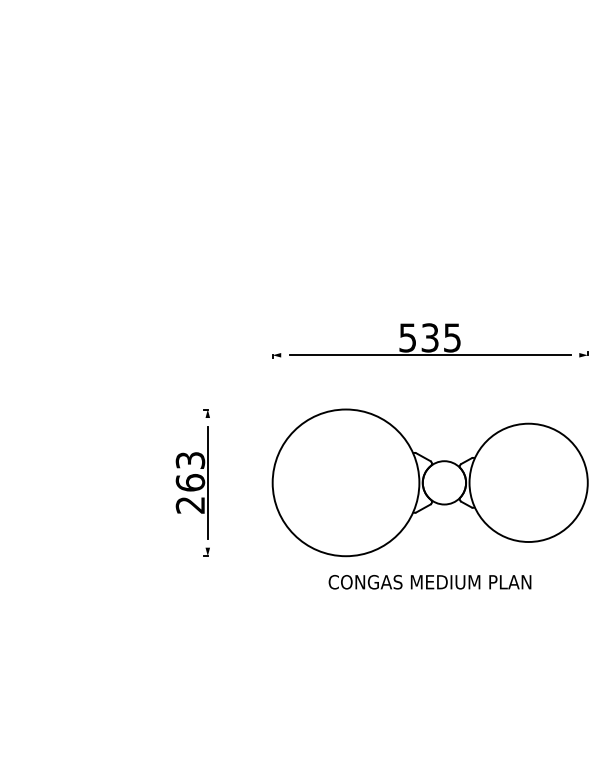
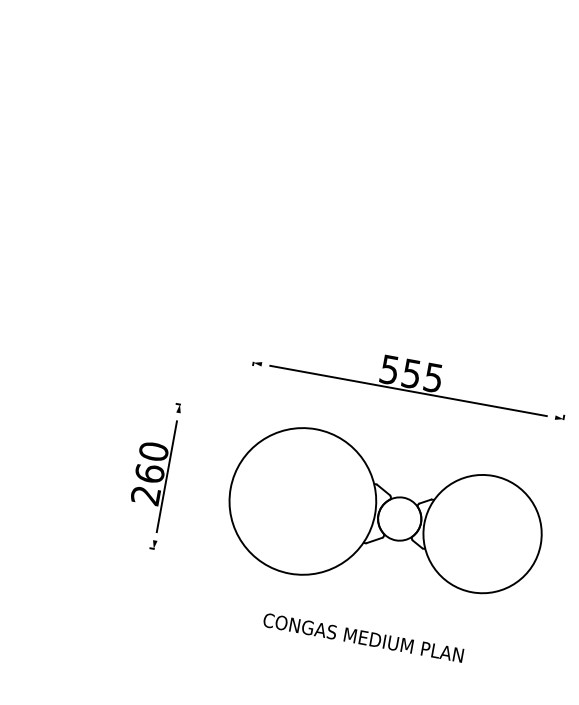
text: (430, 337) -> (411, 373), 535 -> 555
text: (190, 460) -> (153, 451), 263 -> 260
text: (429, 582) -> (362, 638), moved

